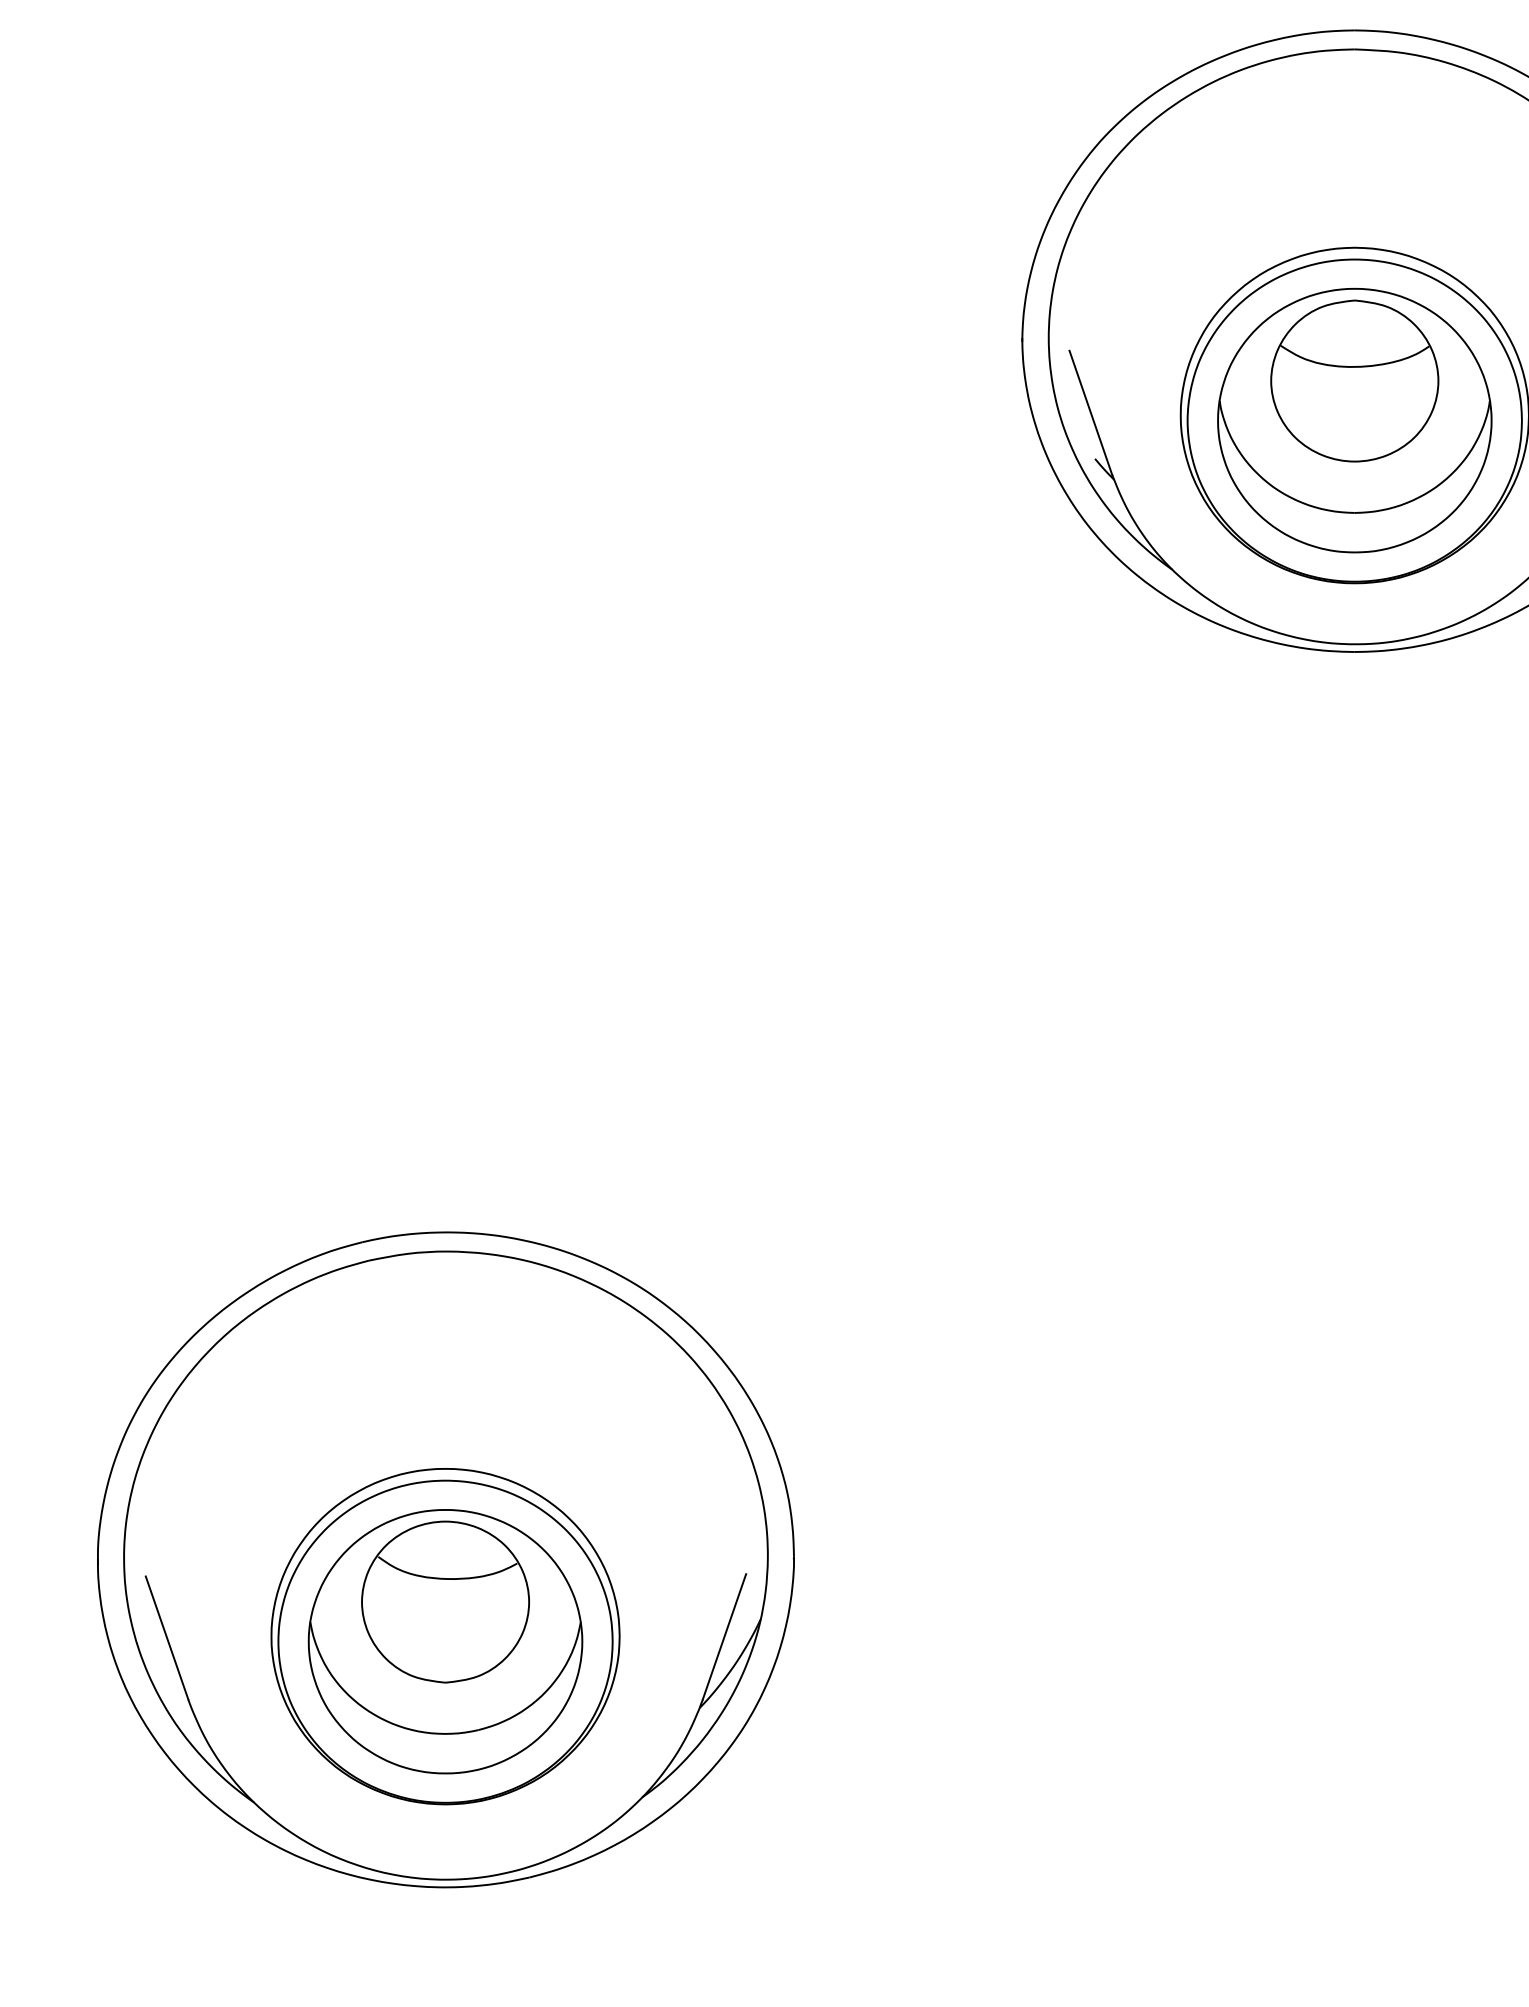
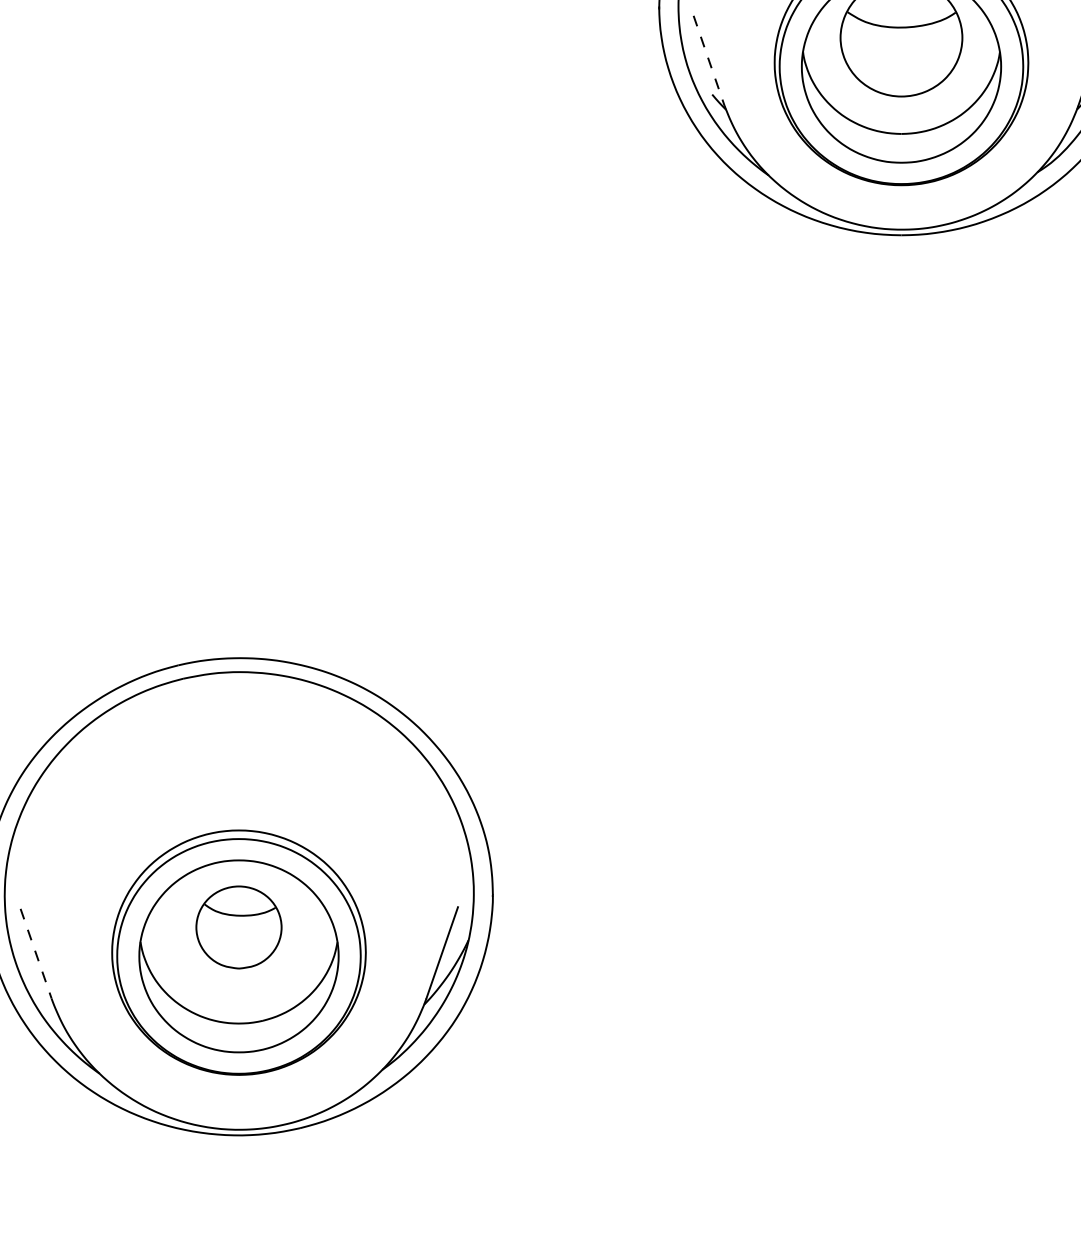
line: (1090, 413) -> (708, 61), solid -> dashed
part: (445, 1601) -> (238, 927), size x0.7
line: (167, 1638) -> (36, 954), solid -> dashed

